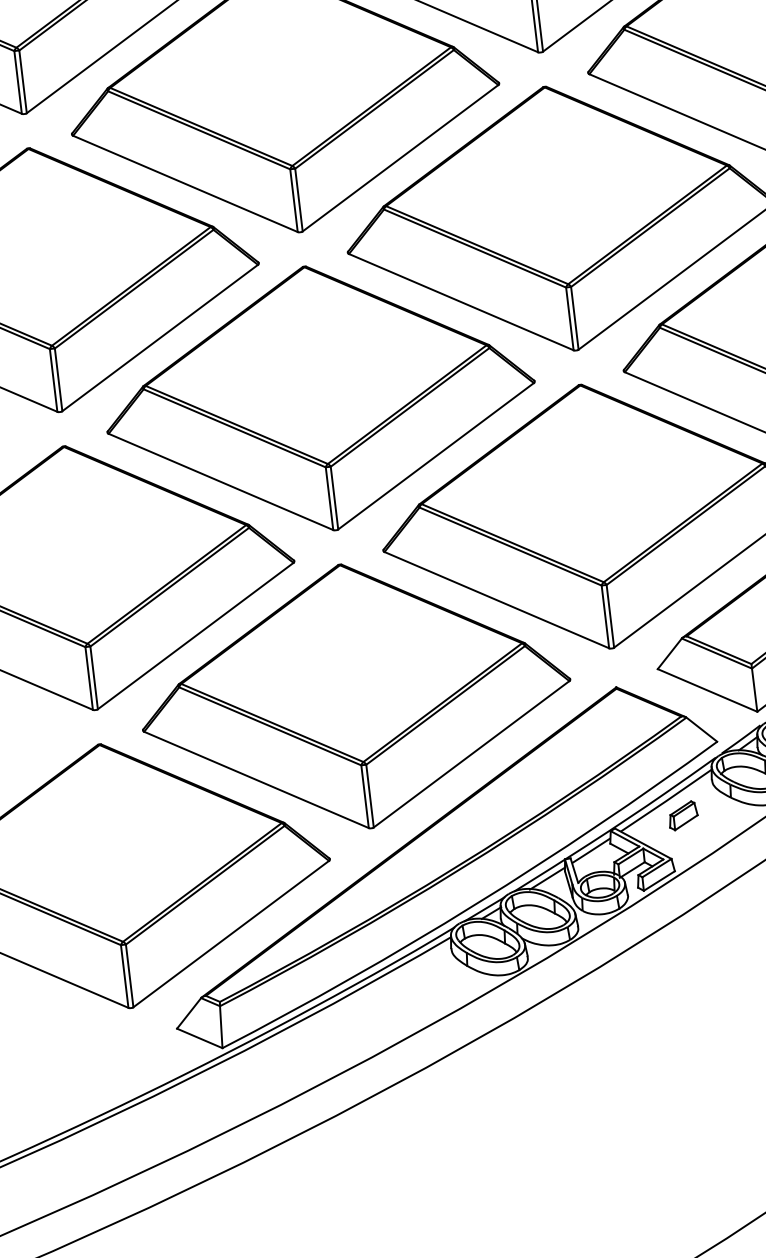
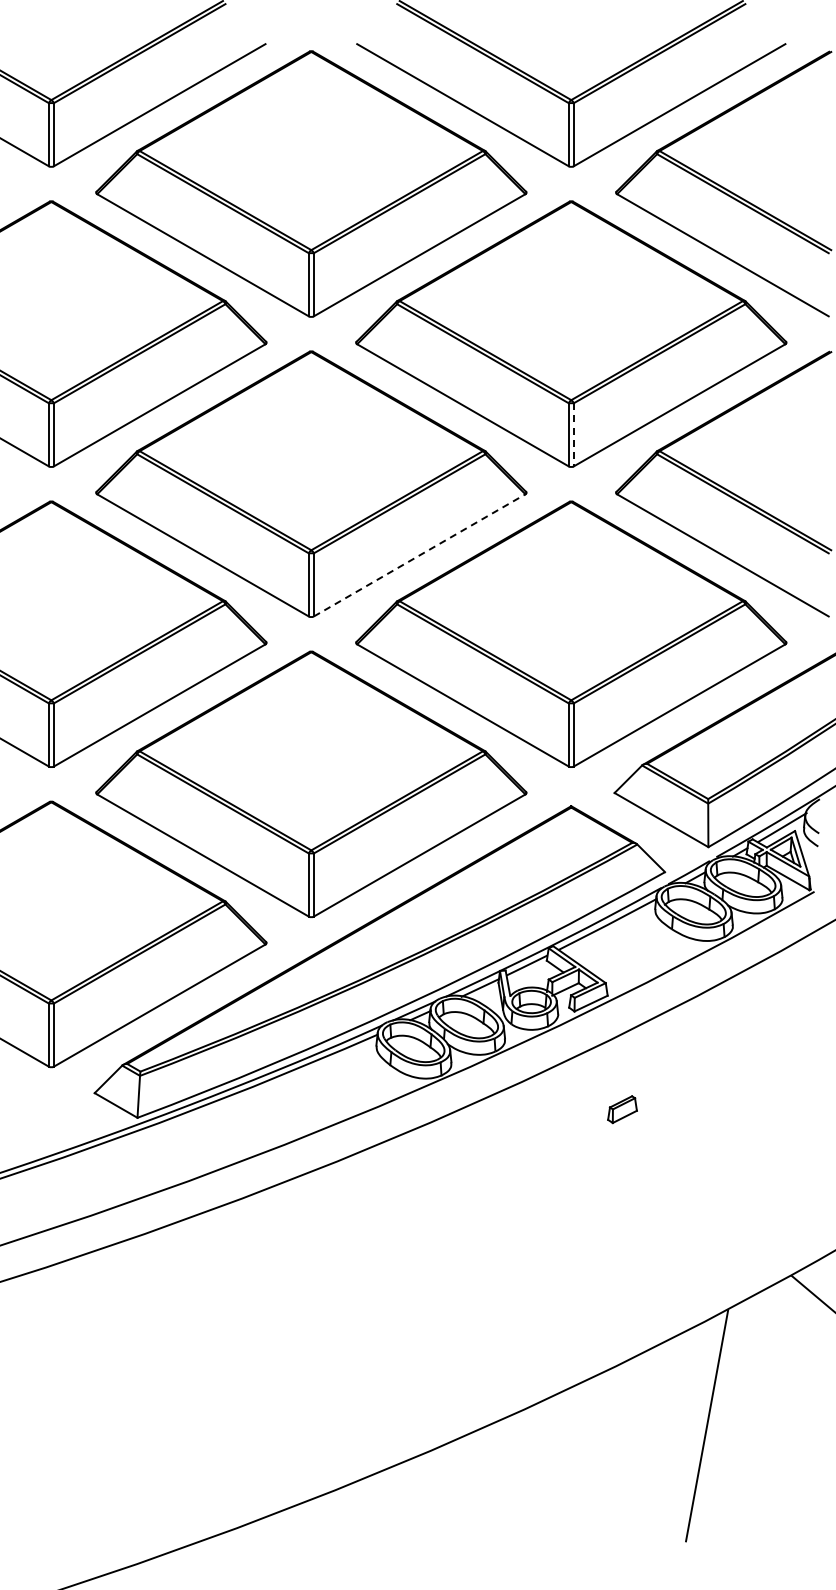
line: (574, 318) -> (573, 434), solid -> dashed
line: (436, 456) -> (420, 555), solid -> dashed
part: (683, 815) -> (622, 1109), moved

